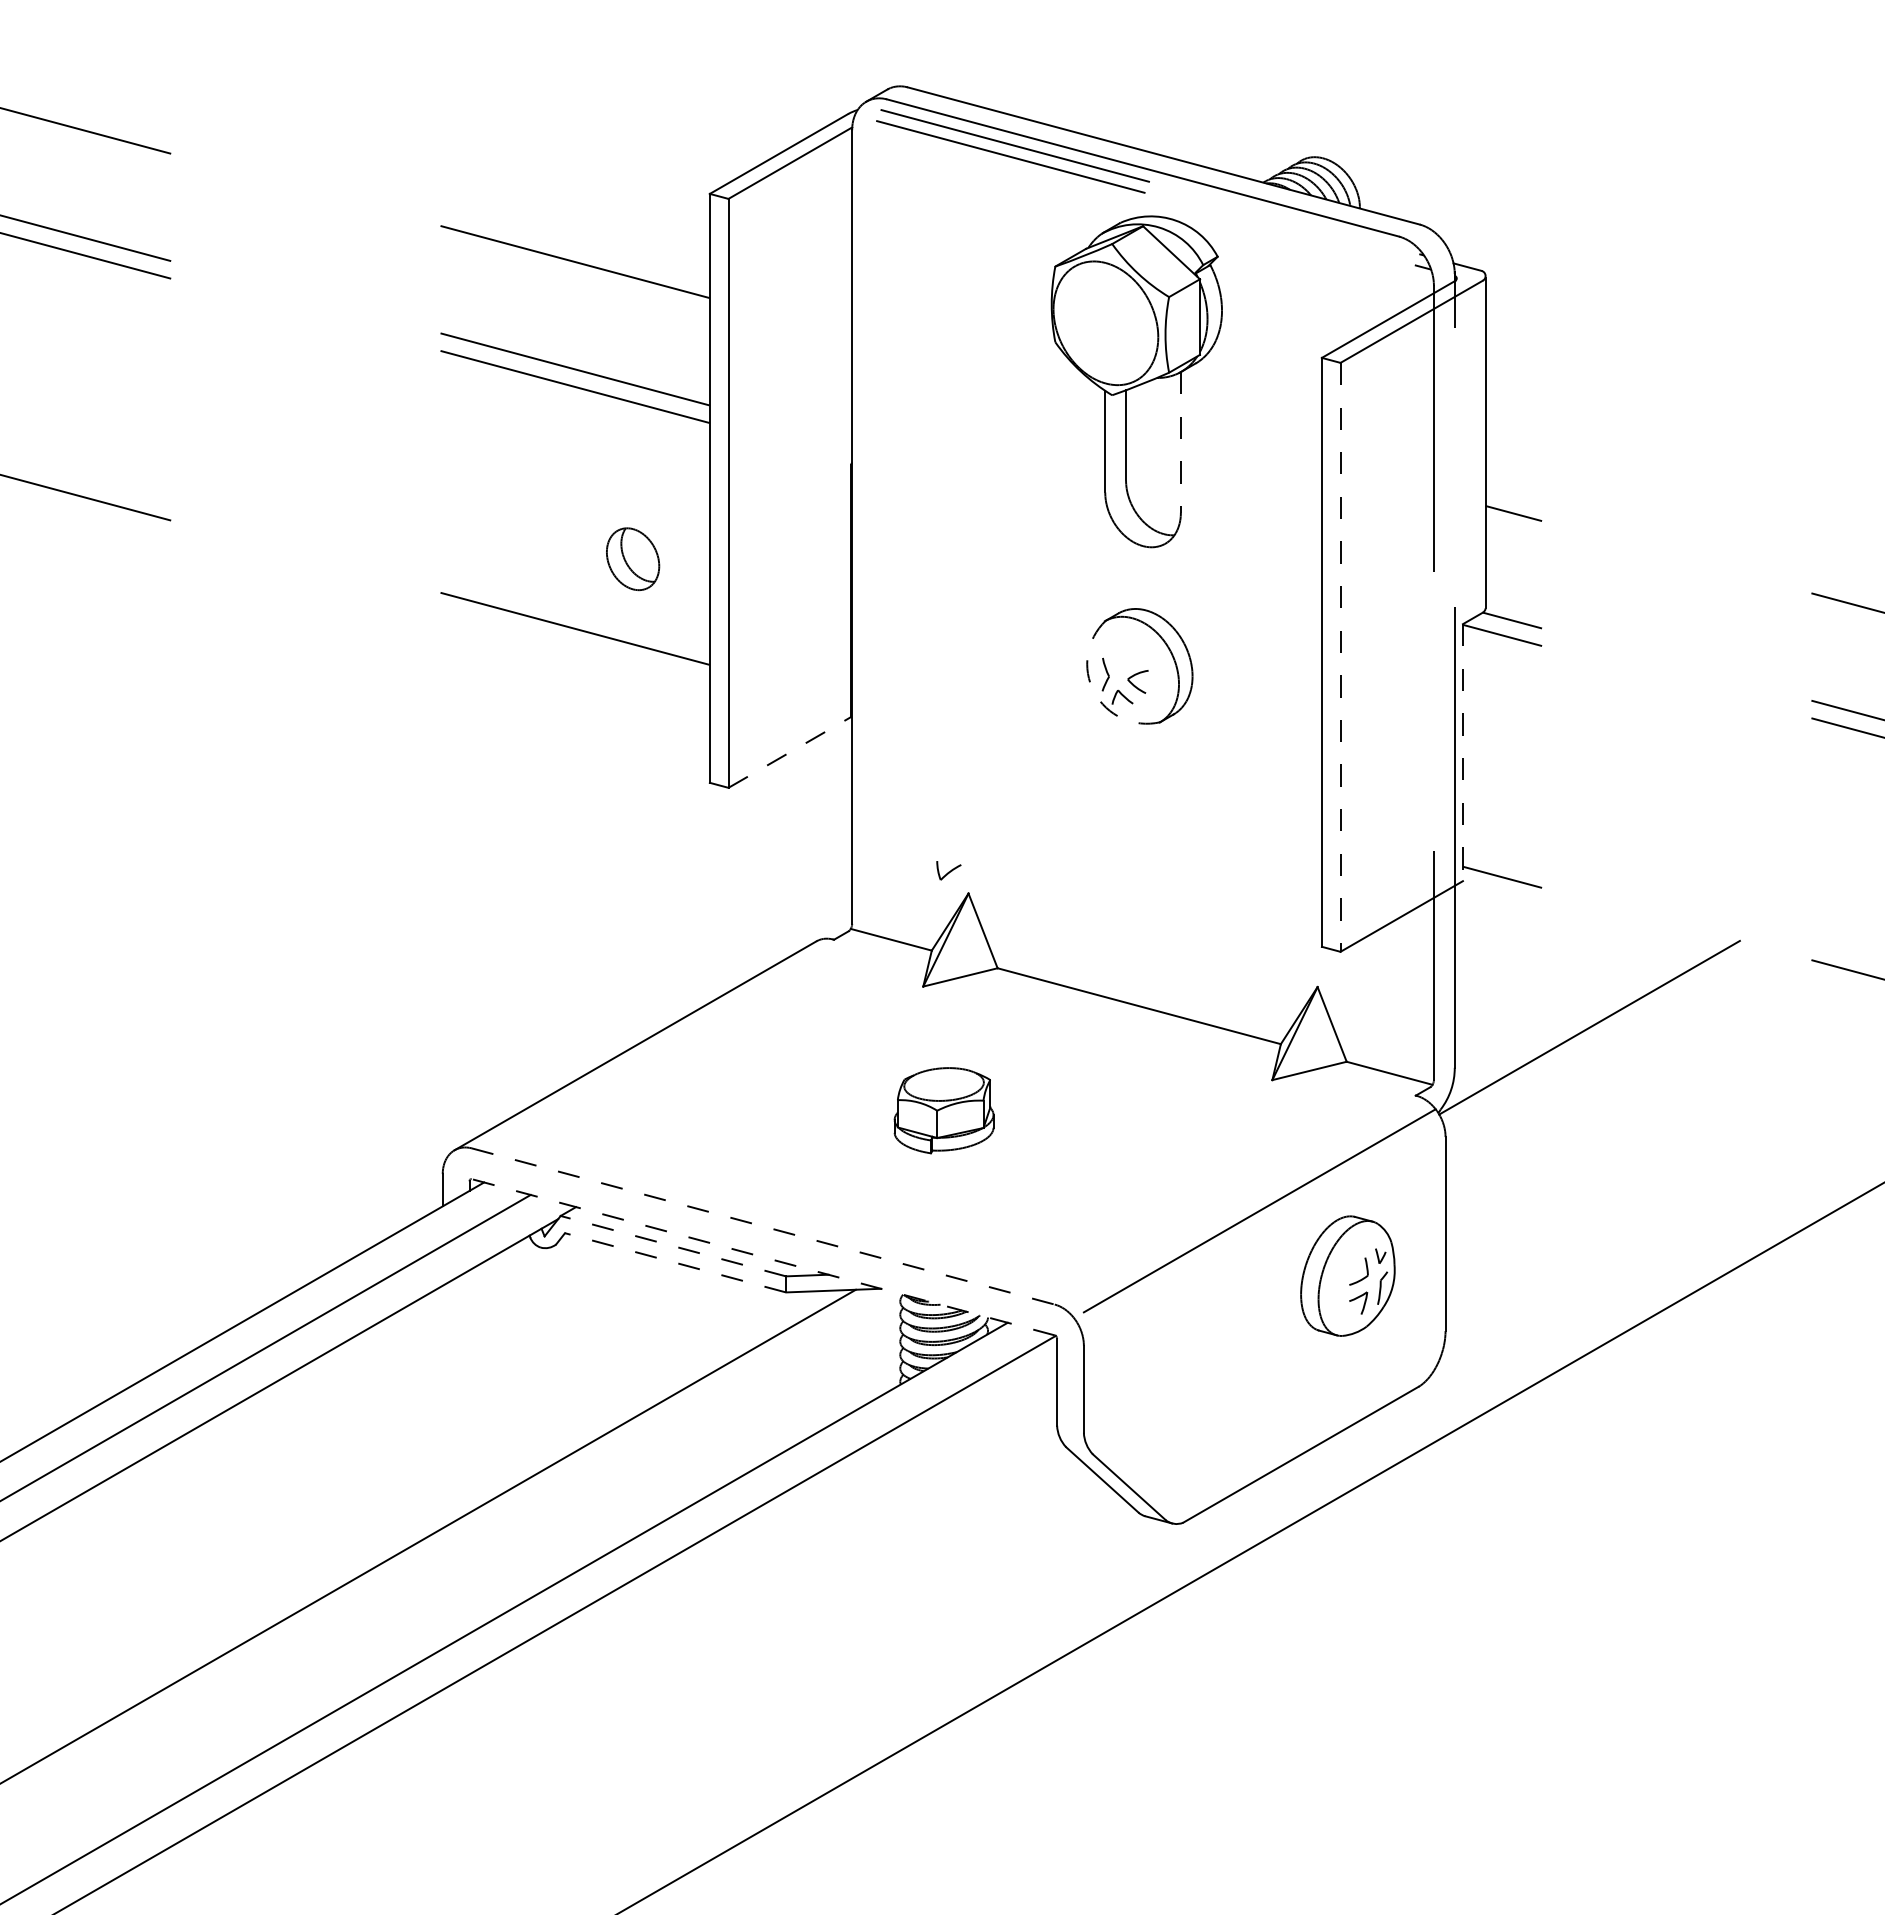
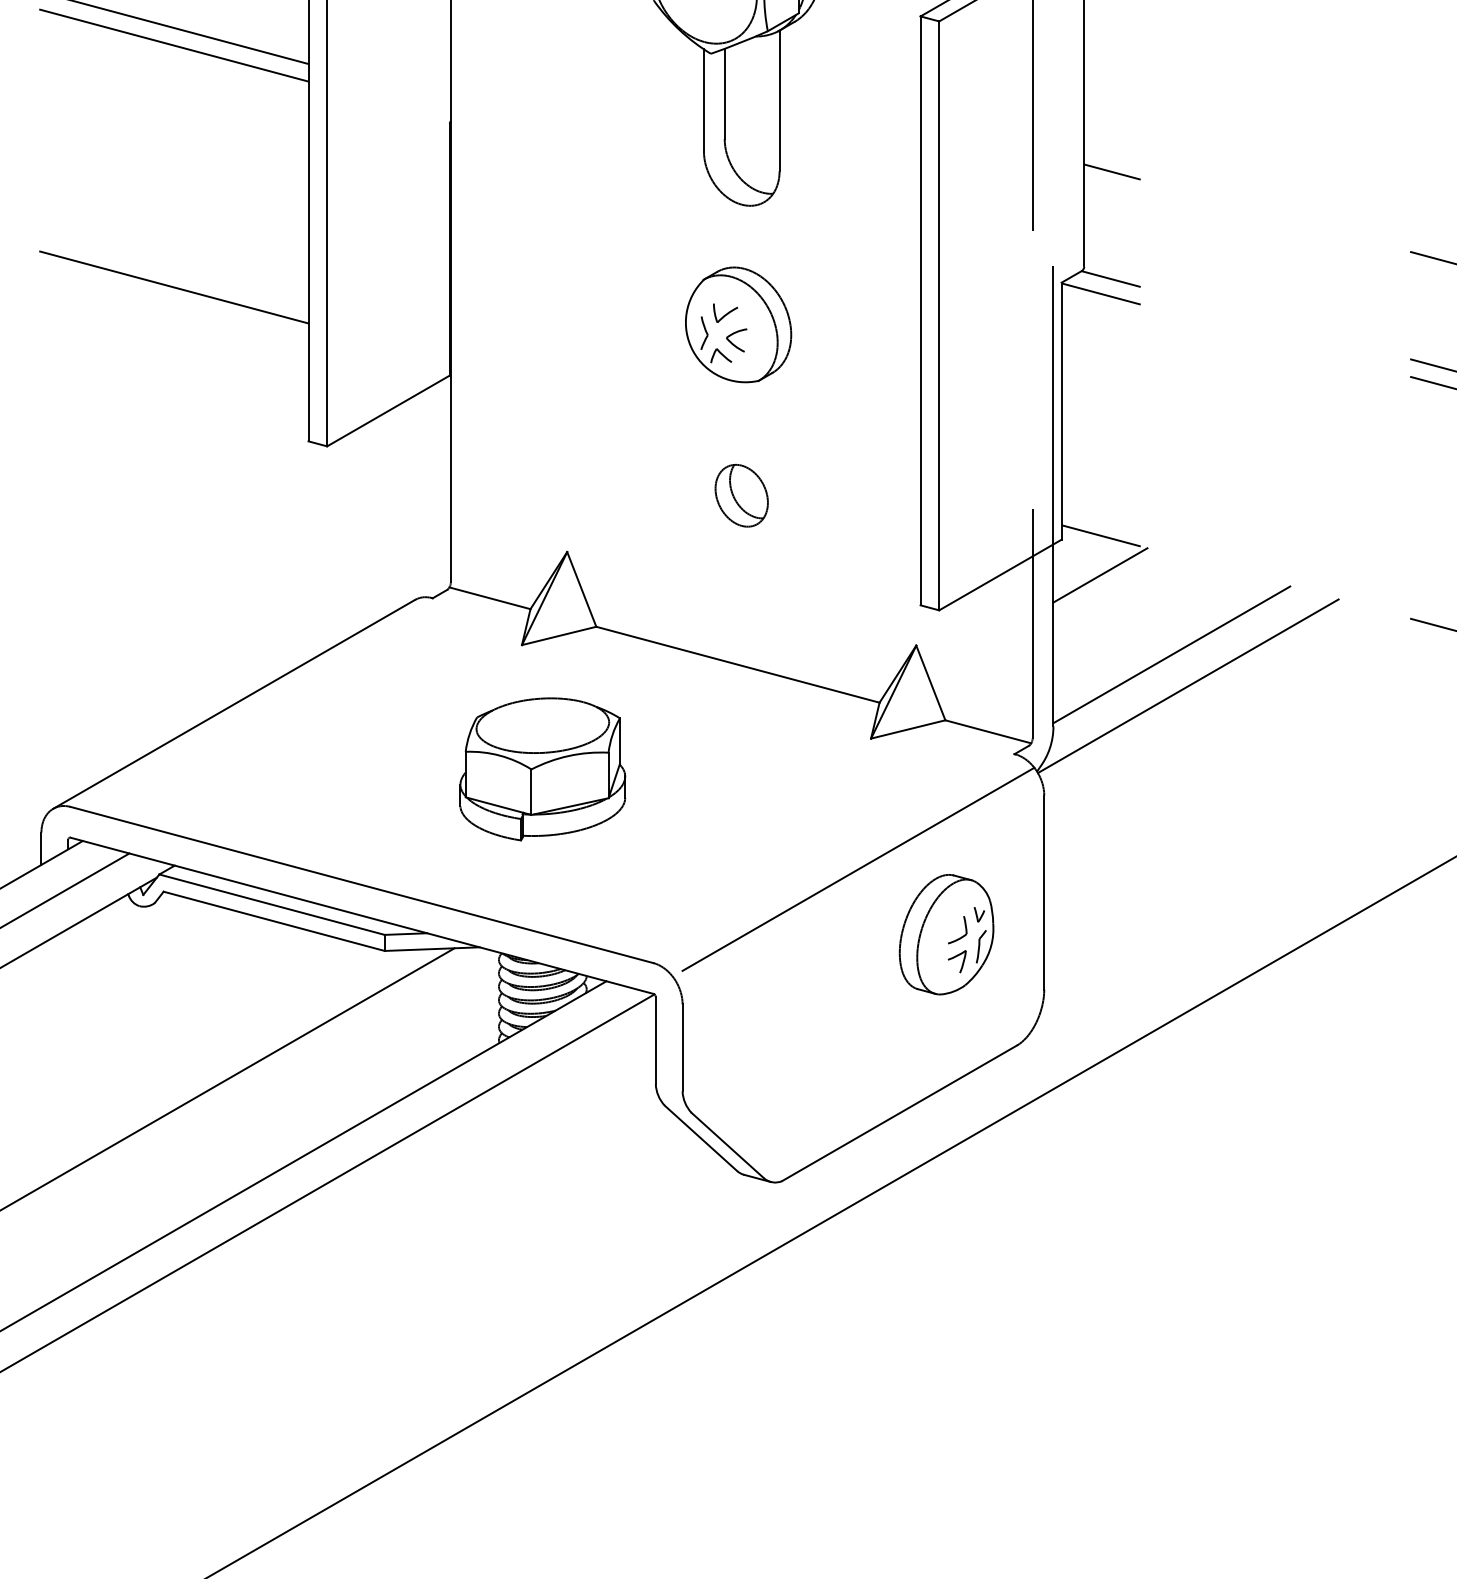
line: (1180, 442) -> (779, 101), dashed -> solid
part: (633, 559) -> (742, 496), moved
line: (1340, 657) -> (939, 316), dashed -> solid
arc: (1094, 692) -> (693, 351), dashed -> solid
line: (789, 752) -> (388, 411), dashed -> solid
line: (1462, 753) -> (1061, 412), dashed -> solid
part: (948, 870) -> (725, 313), moved
line: (1501, 916) -> (1100, 575), added
line: (1572, 995) -> (1171, 654), added
part: (943, 1110) -> (542, 769), size x1.67
line: (763, 1226) -> (362, 885), dashed -> solid
line: (673, 1246) -> (272, 905), dashed -> solid
line: (763, 1257) -> (362, 916), dashed -> solid
line: (675, 1262) -> (274, 921), dashed -> solid

